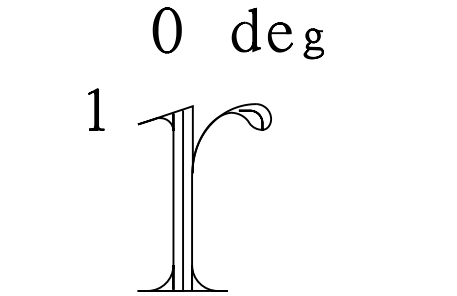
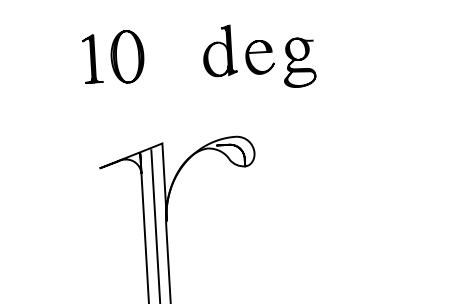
part: (313, 43) -> (298, 62), size x1.43
curve: (96, 109) -> (92, 58), moved

